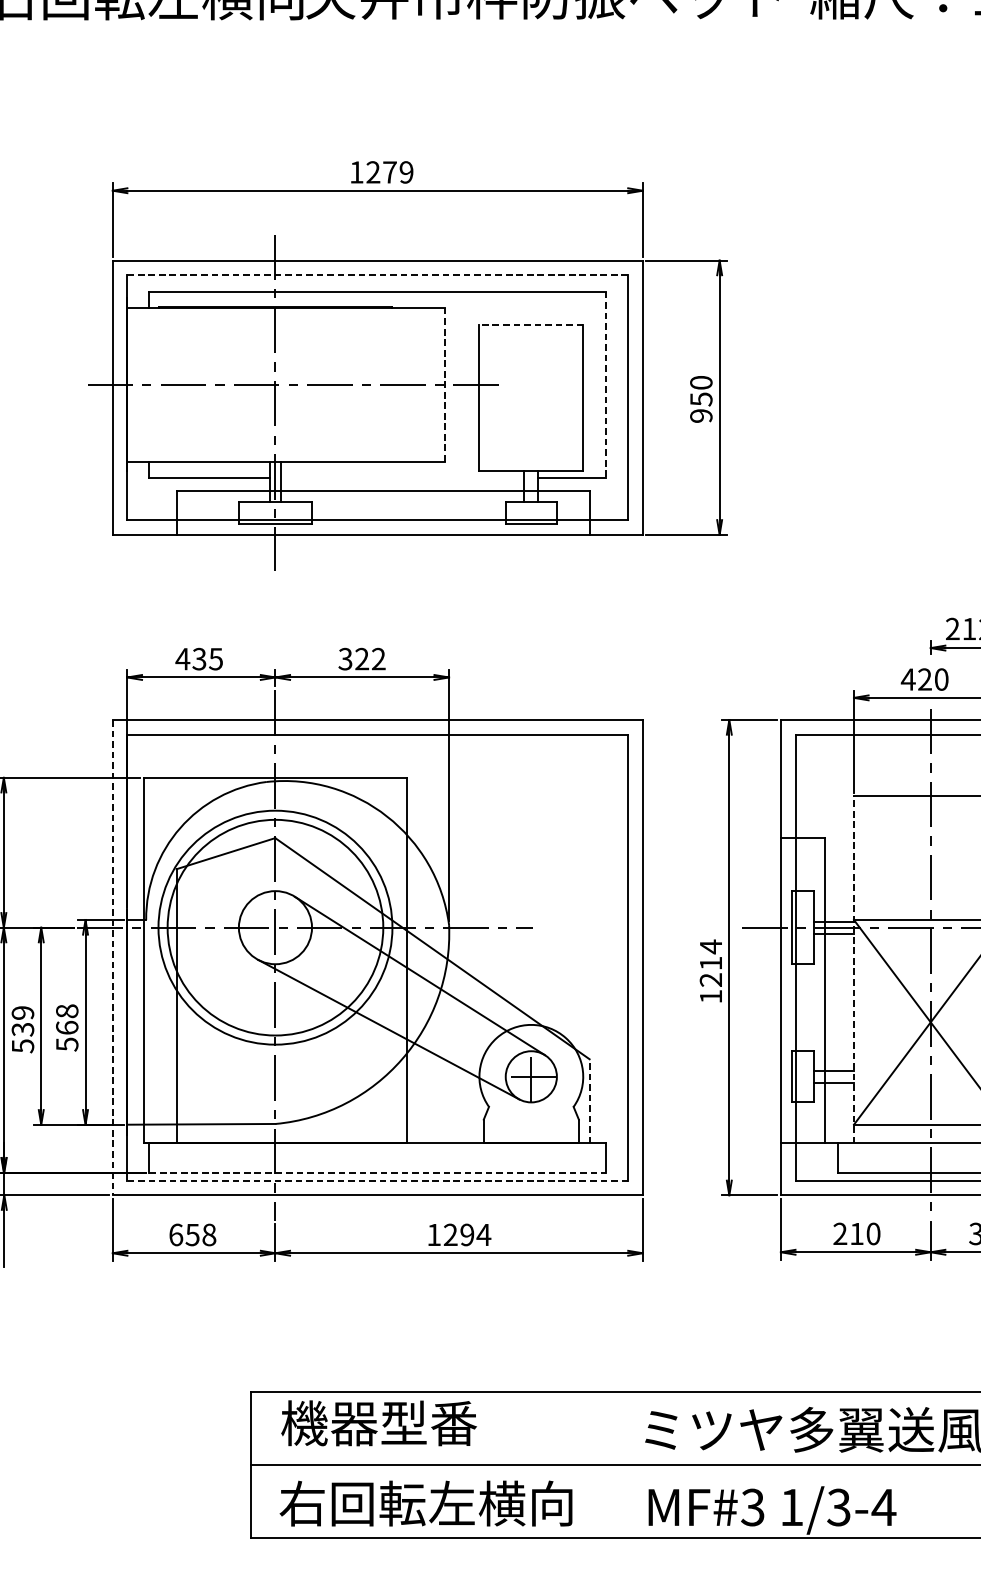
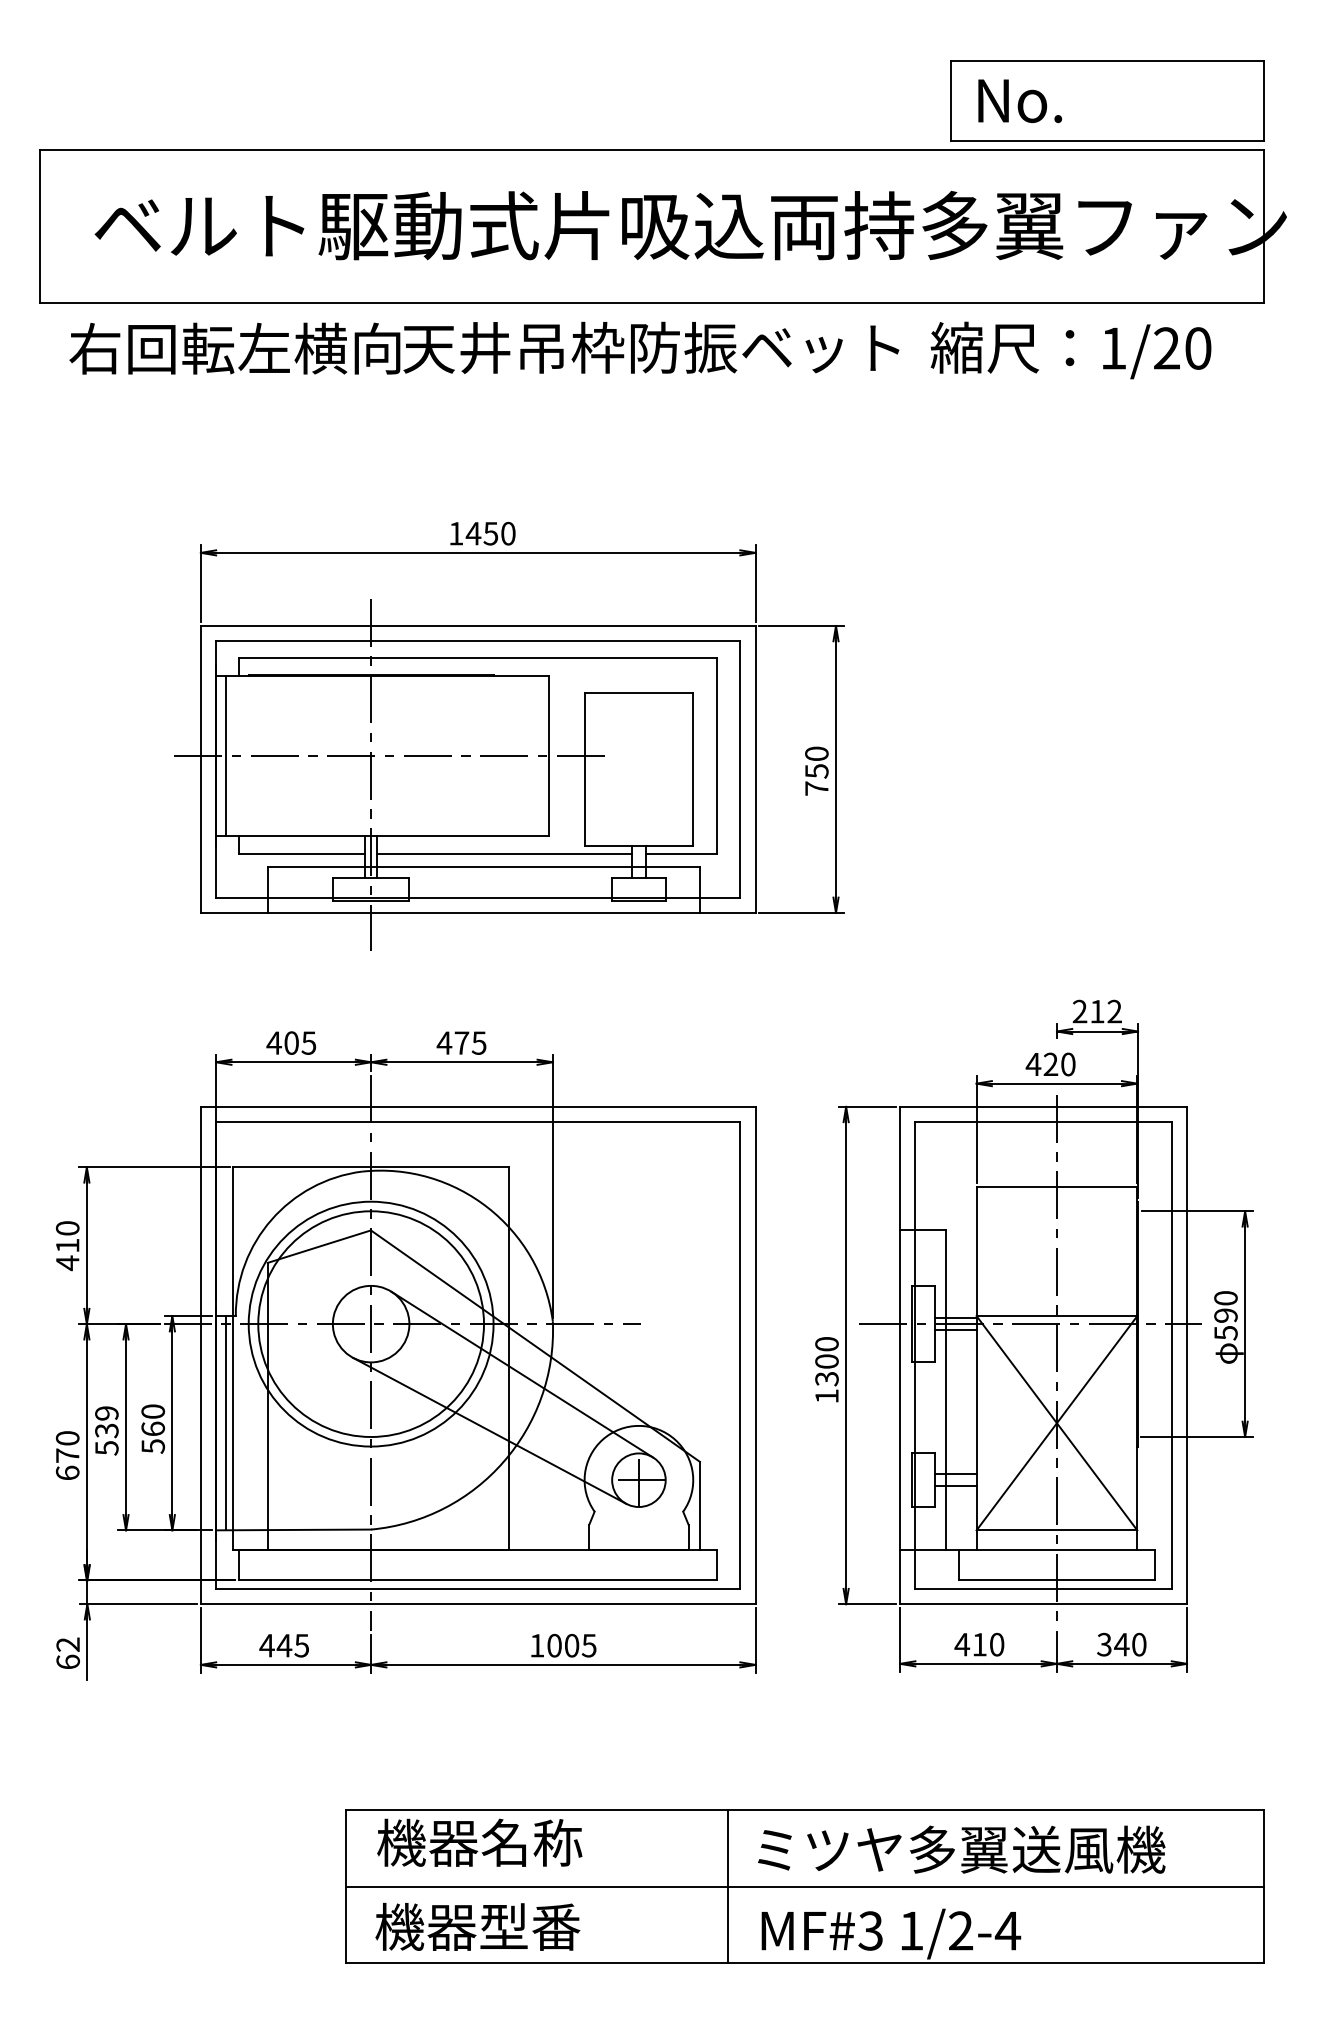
text: (389, 172) -> (490, 533), 1279 -> 1450
line: (378, 275) -> (478, 641), dashed -> solid
line: (530, 325) -> (638, 693), dashed -> solid
line: (136, 384) -> (225, 755), added
line: (444, 384) -> (548, 755), dashed -> solid
line: (606, 385) -> (717, 756), dashed -> solid
text: (701, 415) -> (816, 788), 950 -> 750
line: (402, 477) -> (504, 853), added
text: (199, 658) -> (291, 1042), 435 -> 405
text: (361, 658) -> (461, 1042), 322 -> 475
line: (112, 957) -> (200, 1355), dashed -> solid
text: (710, 963) -> (826, 1361), 1214 -> 1300
line: (853, 970) -> (976, 1368), dashed -> solid
text: (67, 1011) -> (153, 1411), 568 -> 560
line: (136, 1022) -> (225, 1423), added
line: (589, 1100) -> (699, 1505), dashed -> solid
line: (378, 1172) -> (478, 1580), dashed -> solid
line: (377, 1180) -> (477, 1588), dashed -> solid
text: (840, 1233) -> (962, 1644), 210 -> 410
text: (192, 1234) -> (284, 1645), 658 -> 445
text: (467, 1234) -> (572, 1645), 1294 -> 1005
text: (428, 1422) -> (531, 1842), 機器型番 -> 機器名称
line: (616, 1465) -> (728, 1886), added
text: (425, 1503) -> (528, 1926), 右回転左横向 -> 機器型番
text: (838, 1507) -> (960, 1930), 1/3-4 -> 1/2-4

